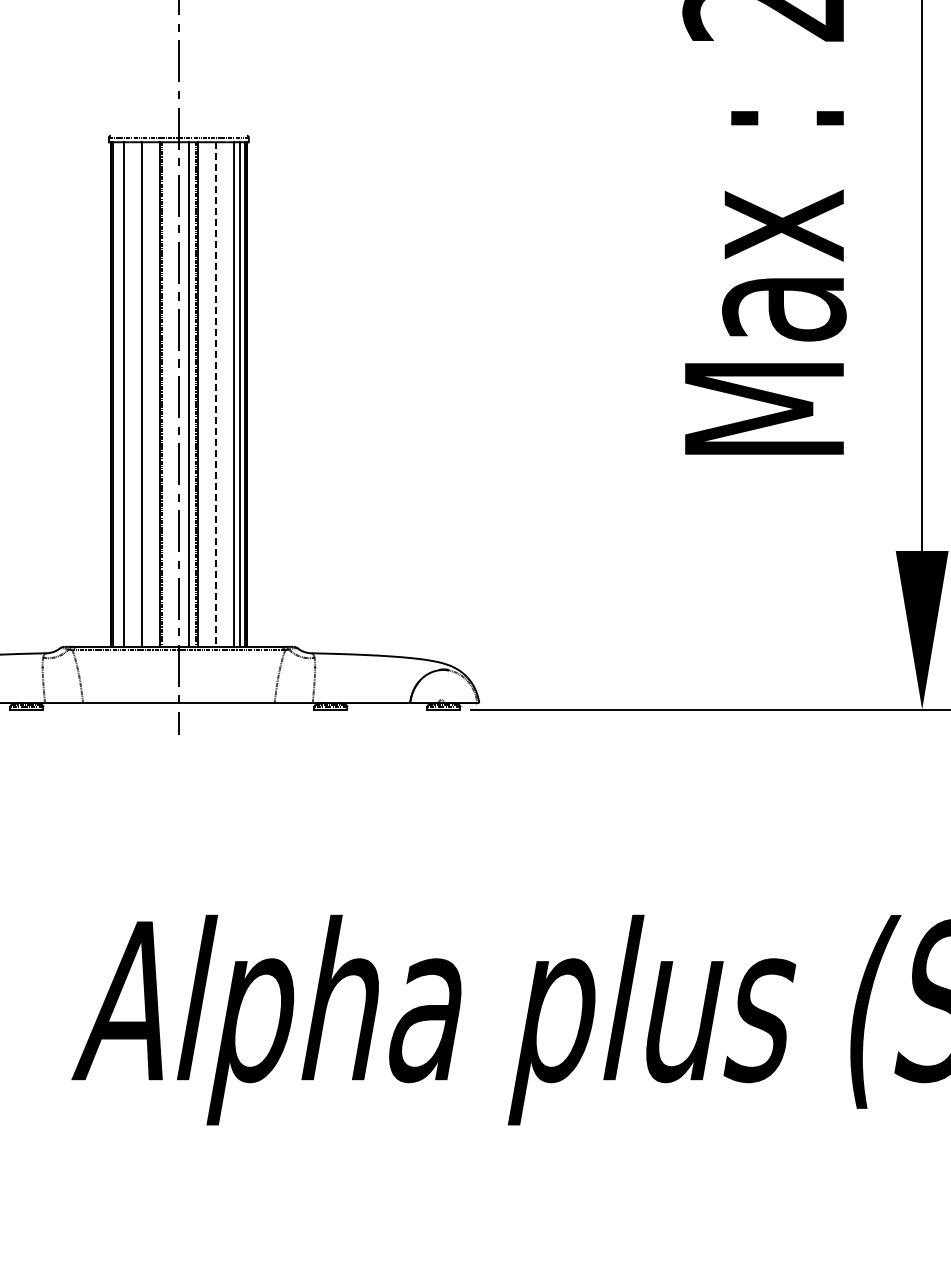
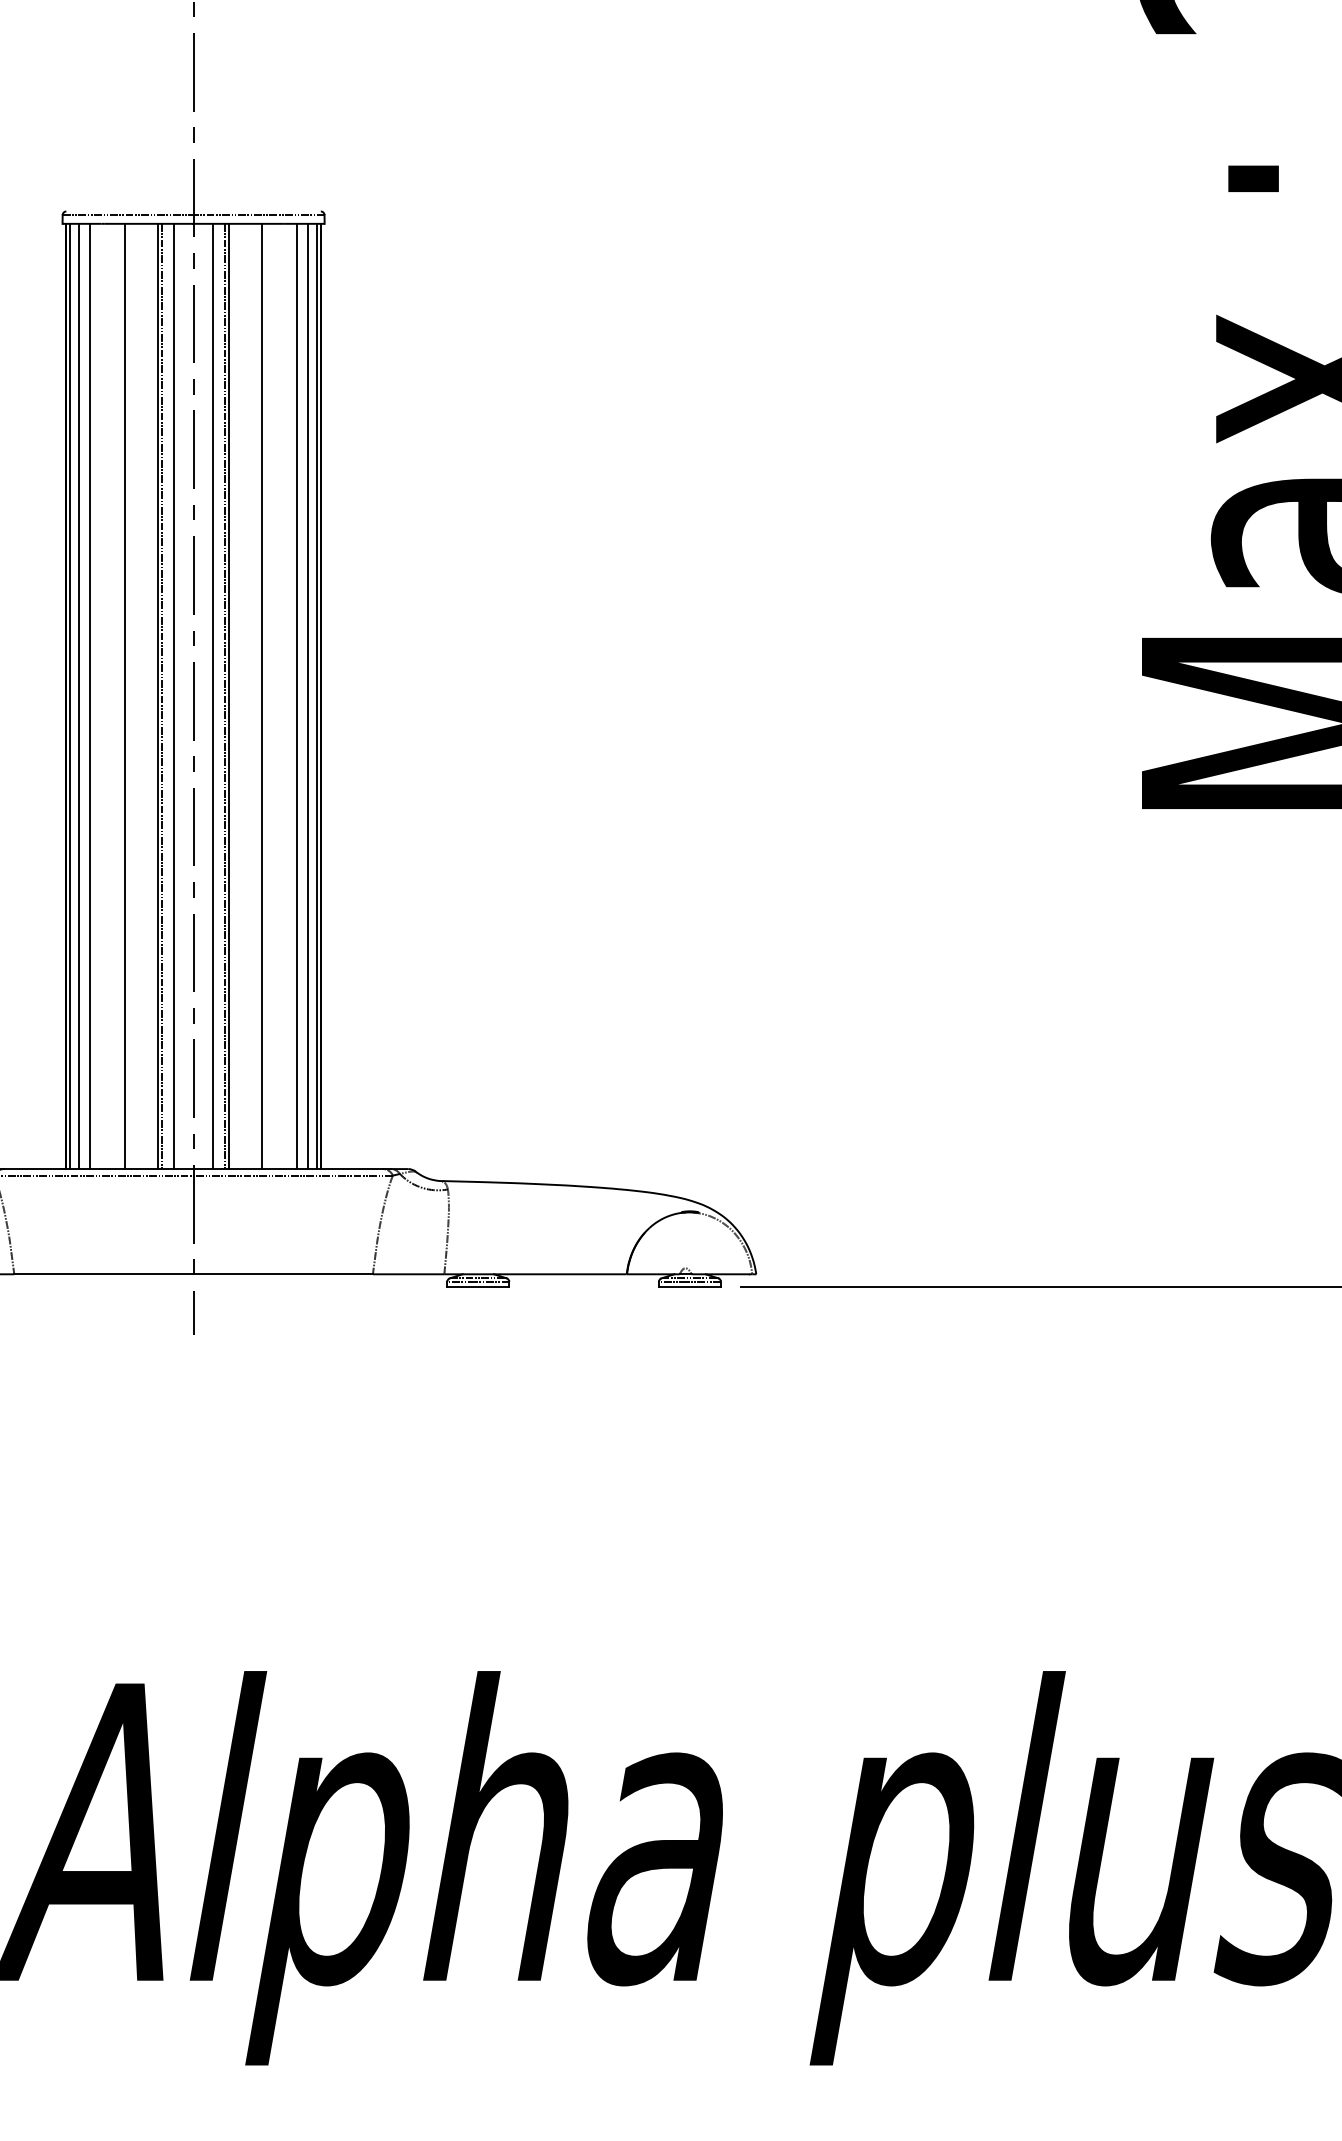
line: (117, 394) -> (78, 696), added
line: (168, 394) -> (174, 696), added
line: (215, 395) -> (262, 698), dashed -> solid

